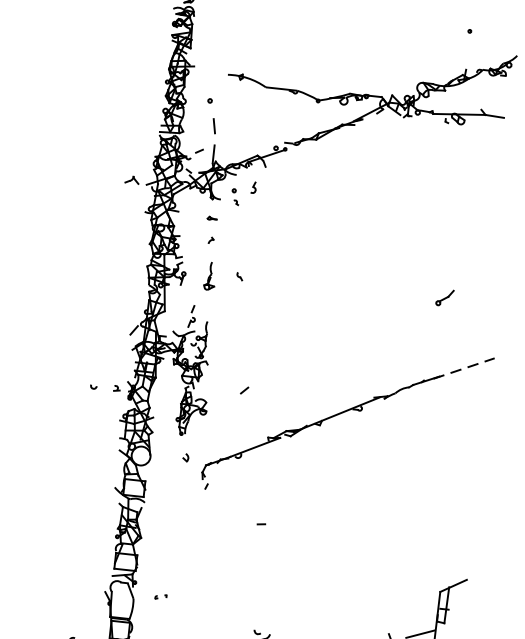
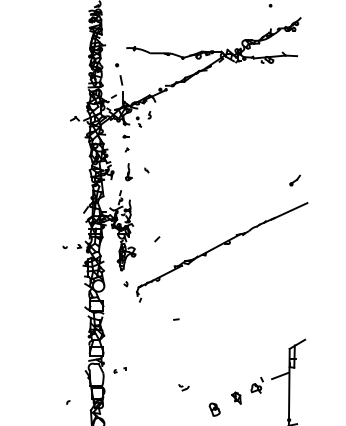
part: (443, 297) -> (294, 180), moved
line: (464, 368) -> (289, 211), dashed -> solid
part: (160, 596) -> (119, 370), size x1.67

